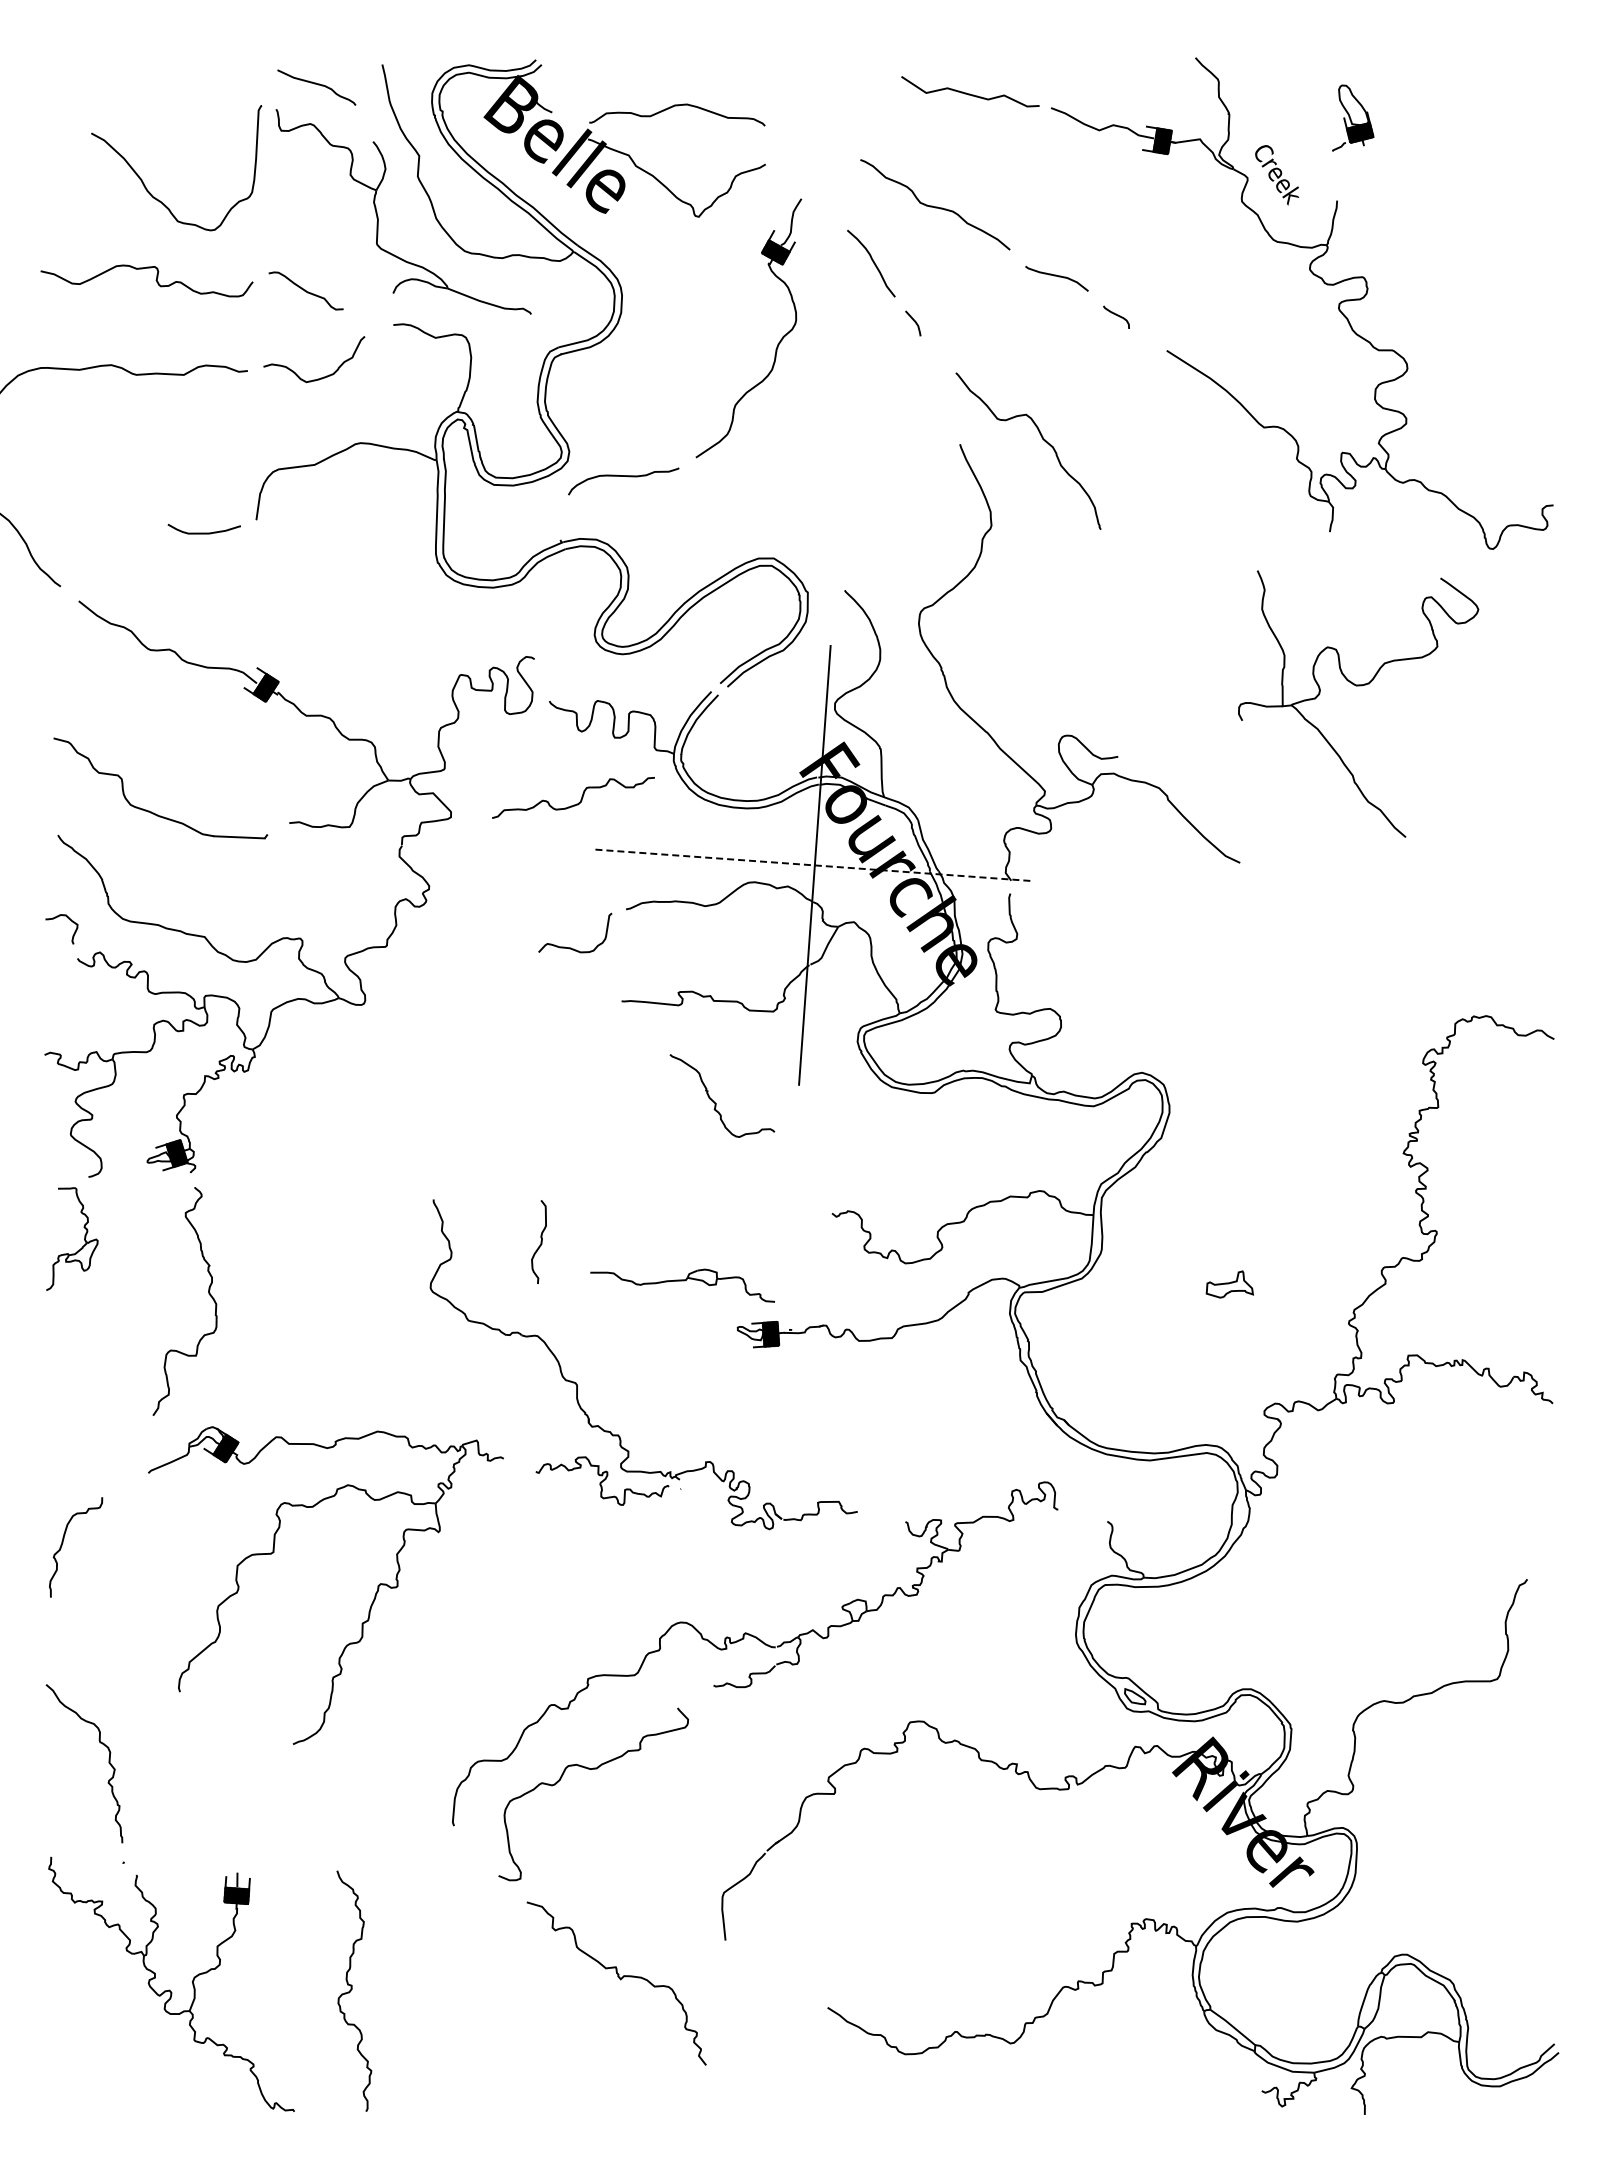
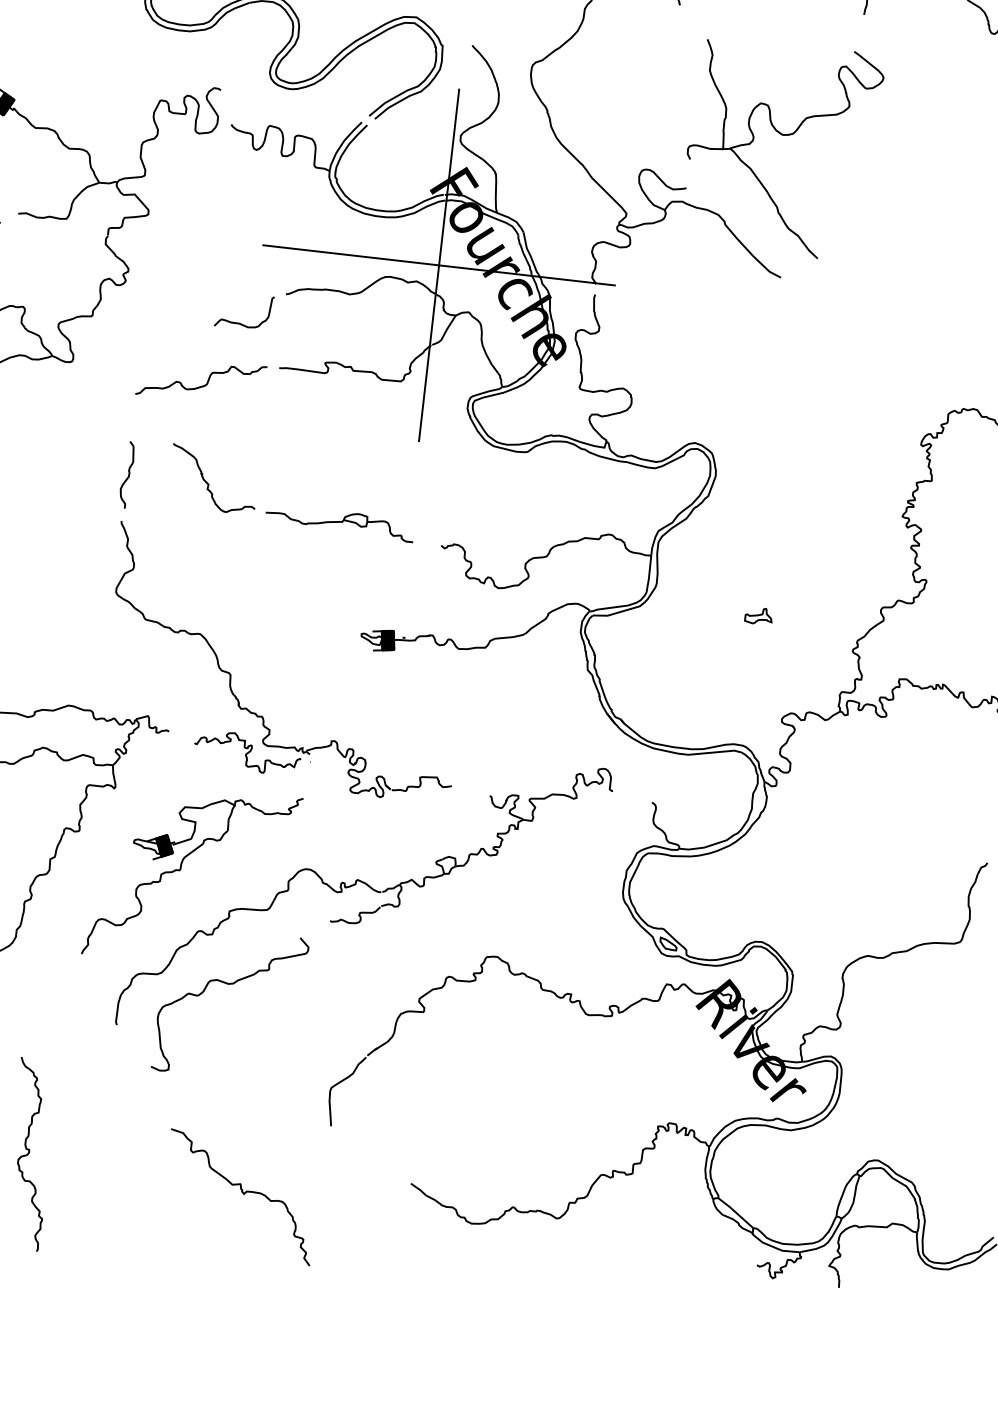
part: (1358, 686) -> (784, 135), moved
curve: (576, 803) -> (203, 385), moved
line: (814, 865) -> (438, 265), dashed -> solid
curve: (715, 1102) -> (208, 483), moved
curve: (540, 1241) -> (128, 474), moved
part: (1229, 1284) -> (758, 616), size x0.71
part: (682, 1285) -> (339, 526), moved
part: (525, 1630) -> (180, 870), added
curve: (619, 1979) -> (242, 1194), moved

